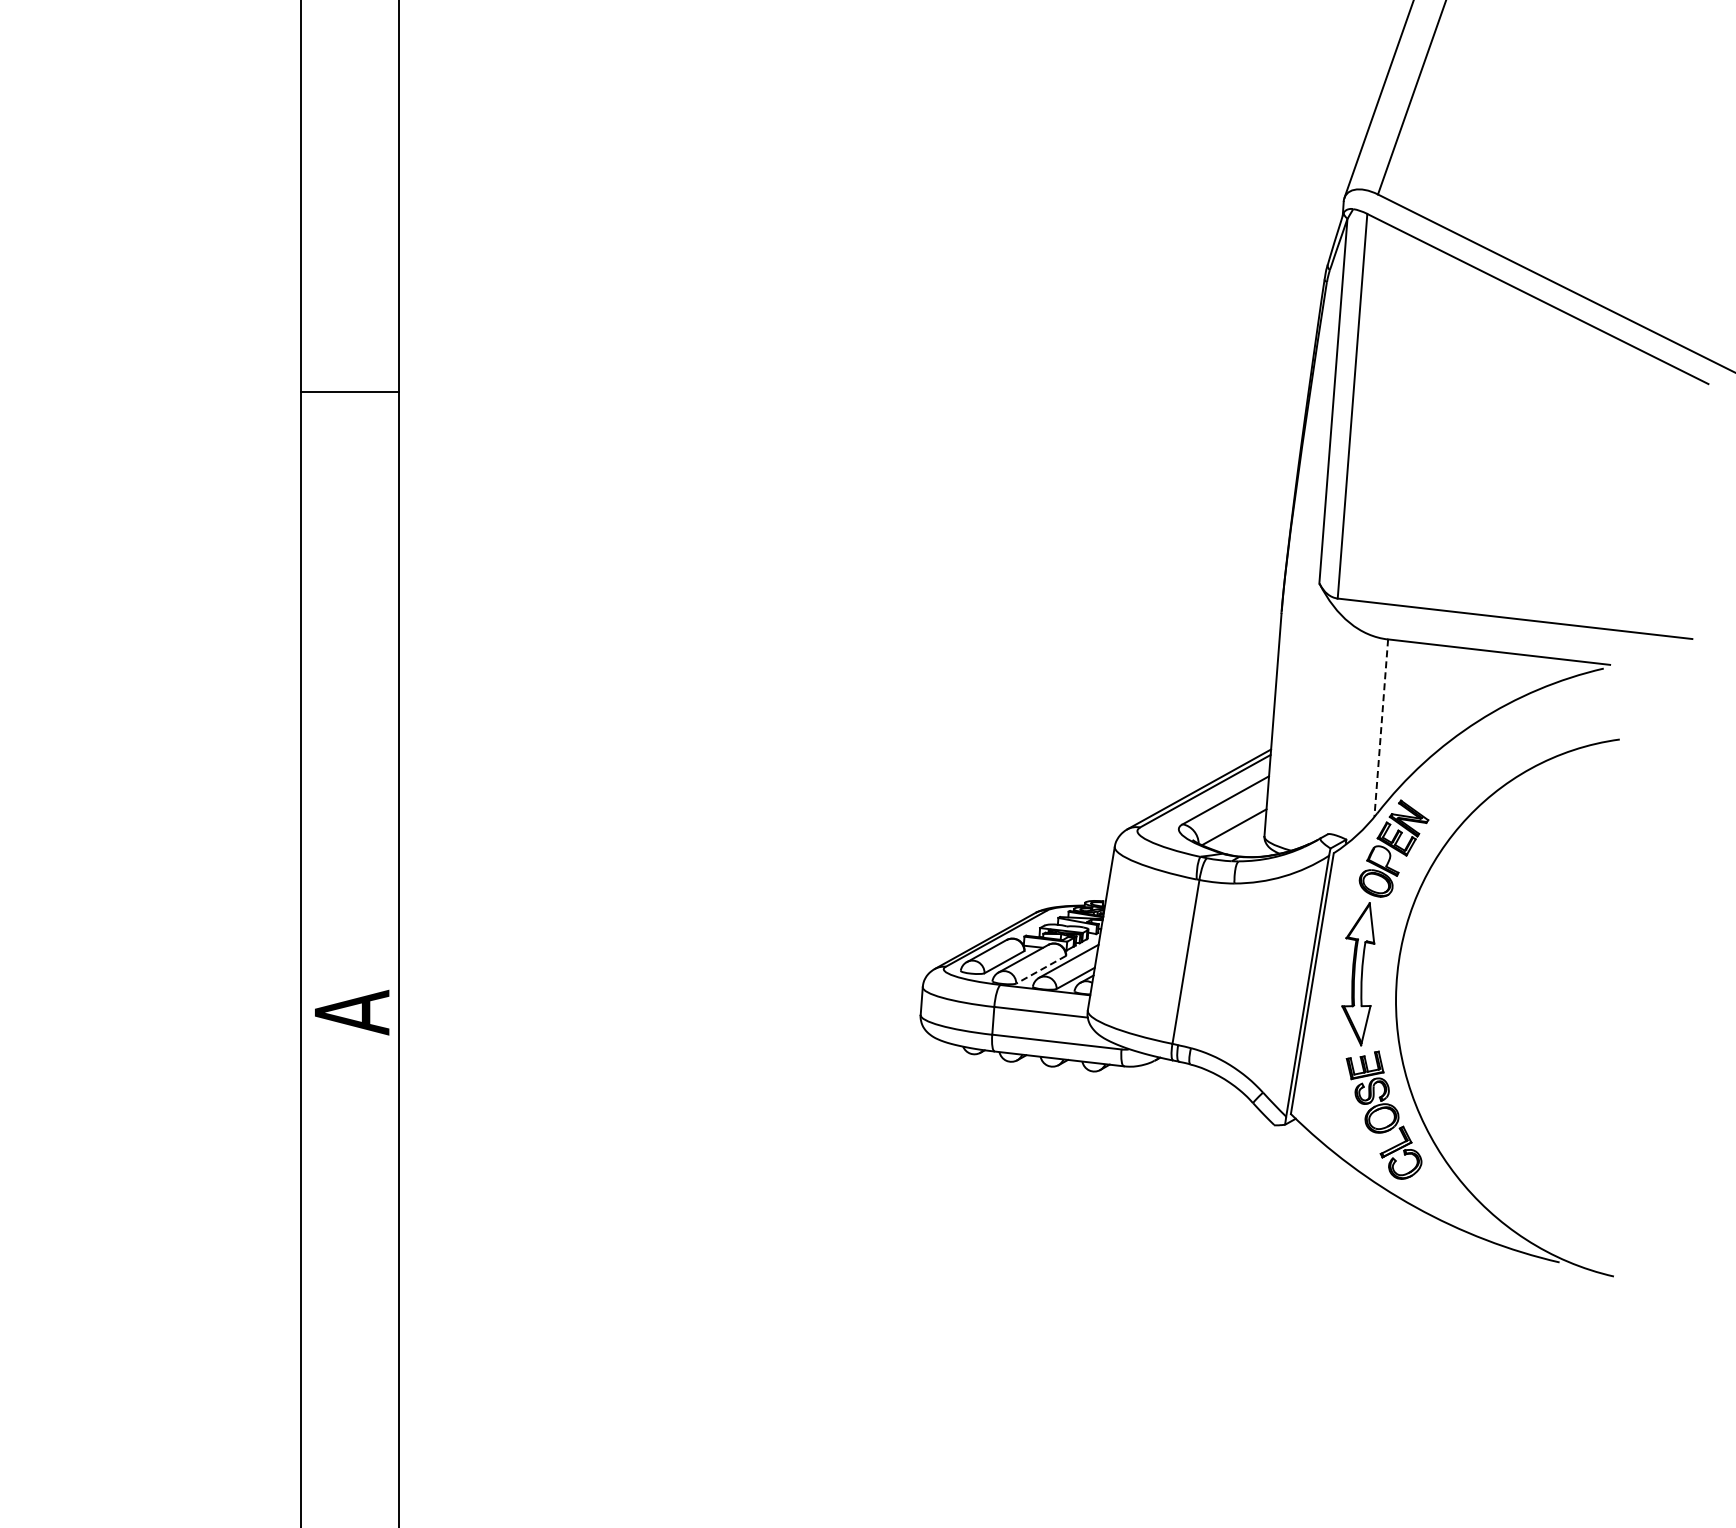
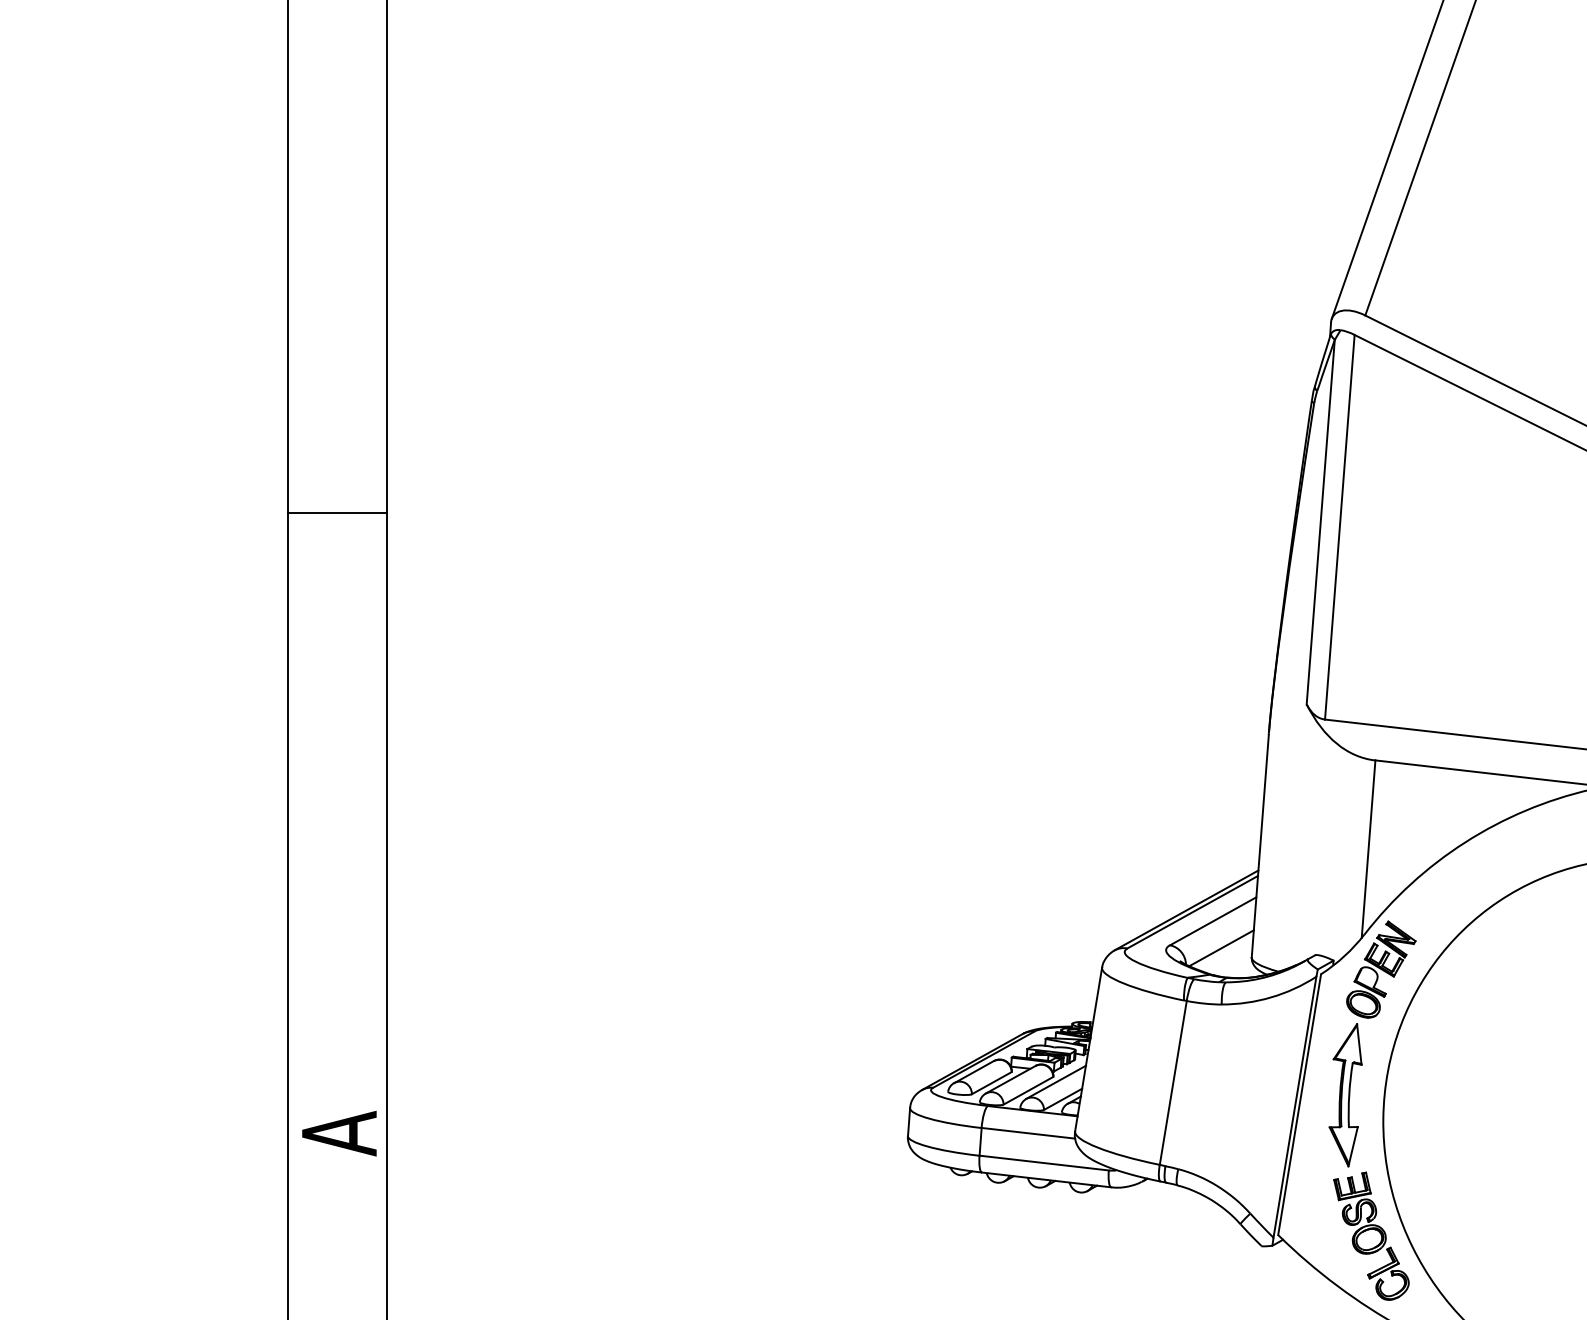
line: (1381, 728) -> (1368, 849), dashed -> solid
line: (1040, 970) -> (1027, 1091), dashed -> solid

